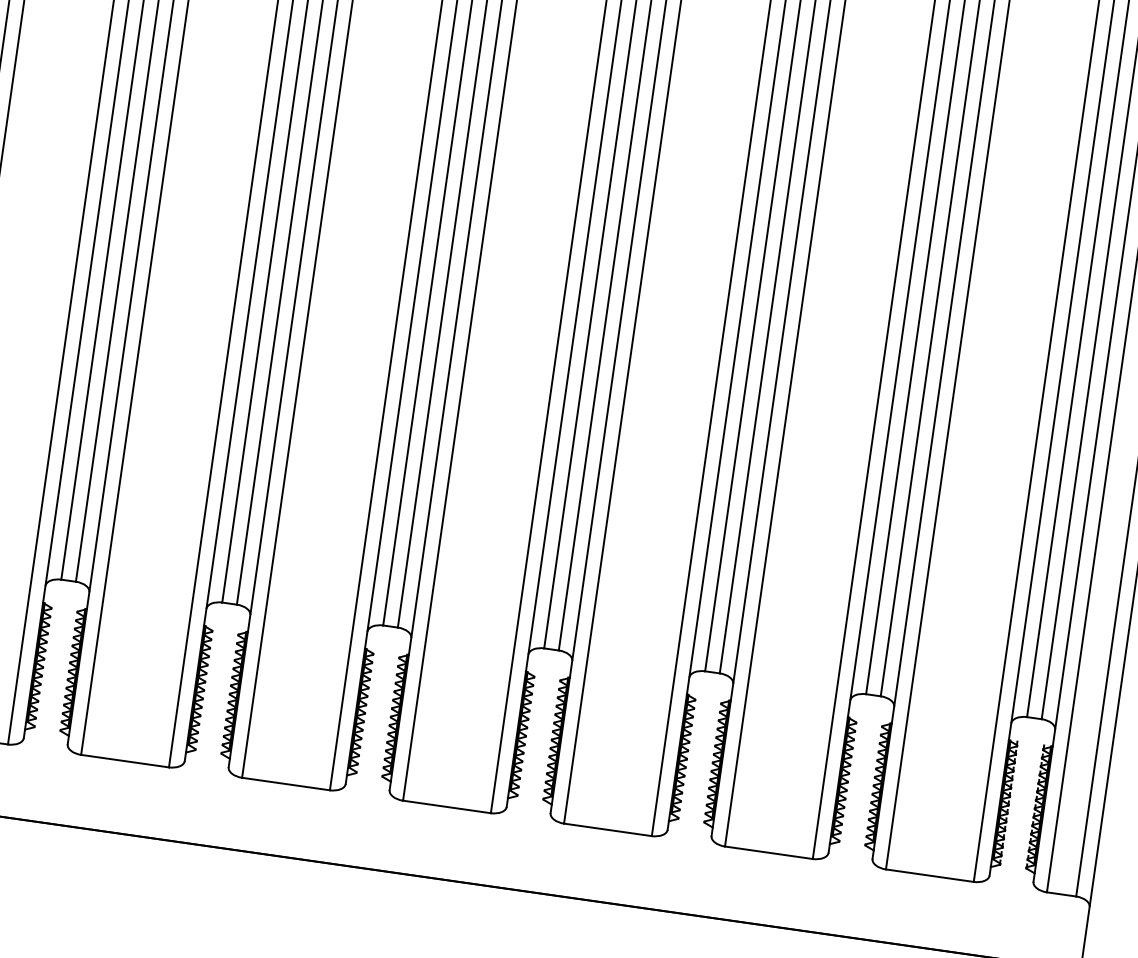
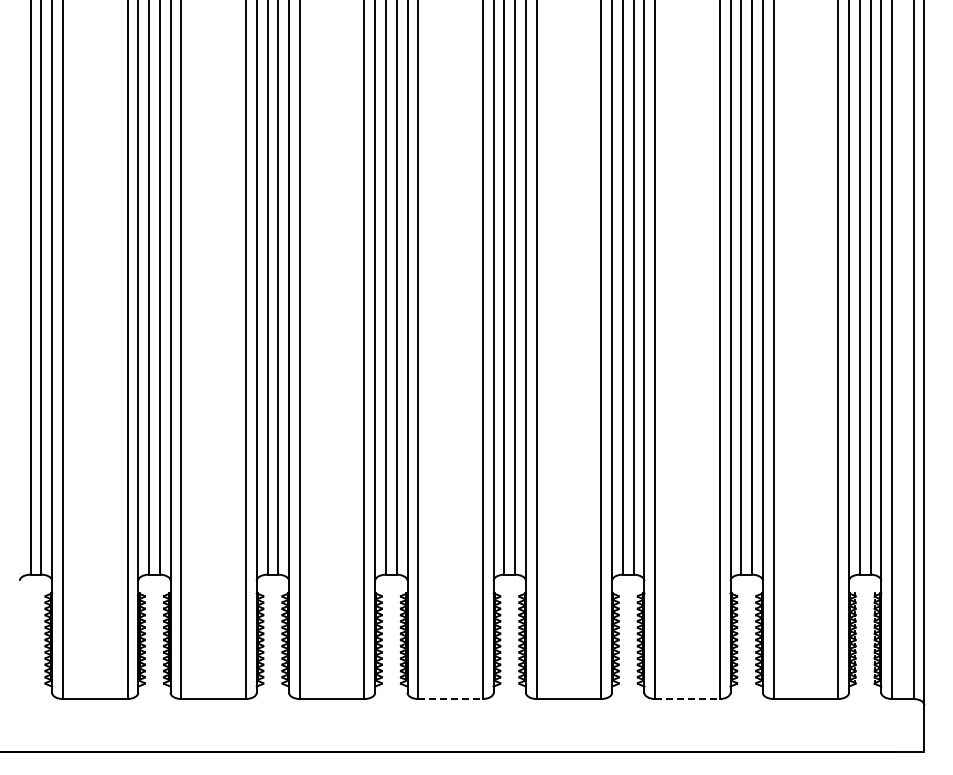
line: (448, 807) -> (451, 699), solid -> dashed
line: (768, 853) -> (687, 699), solid -> dashed

